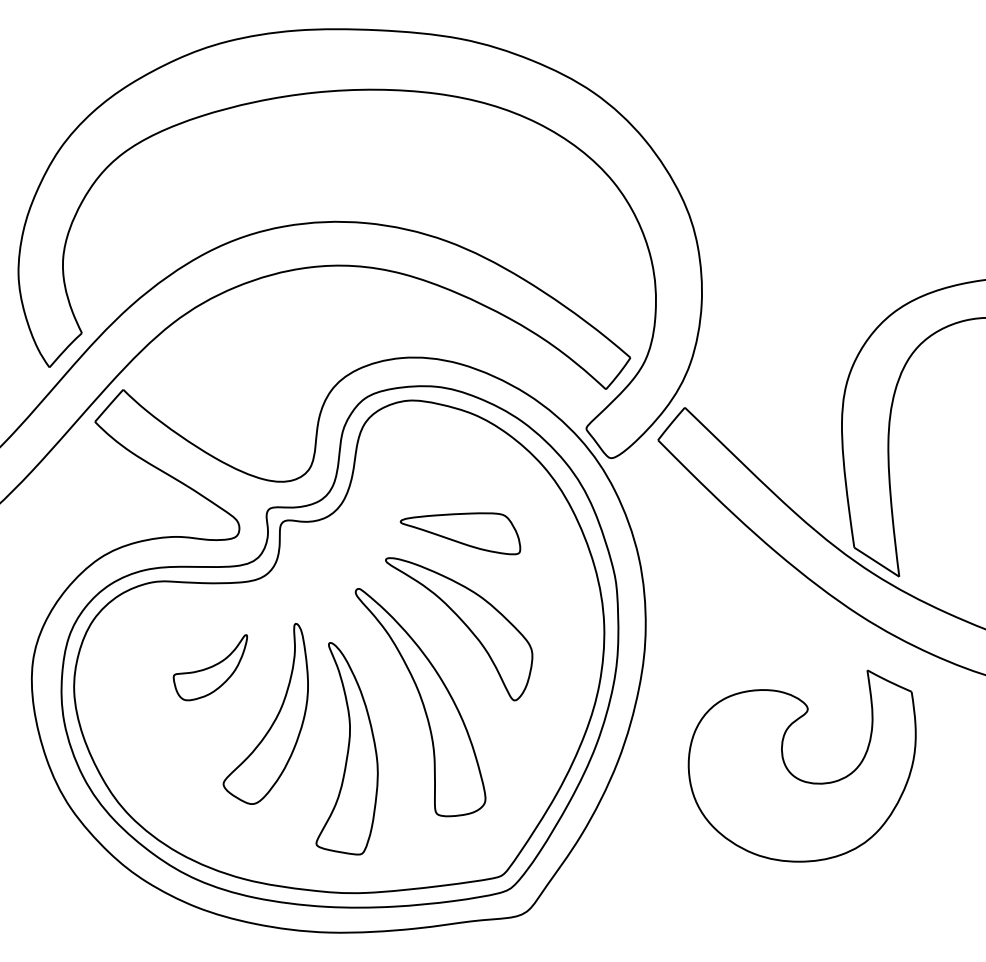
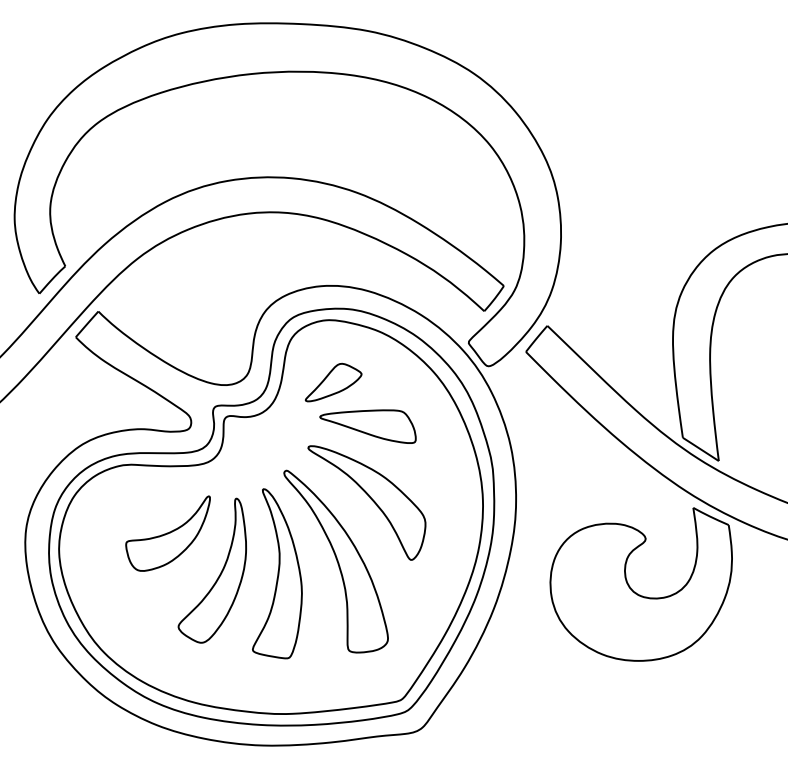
part: (417, 478) -> (333, 382), added
part: (210, 667) -> (168, 533), size x1.43
part: (346, 748) -> (276, 573), moved
part: (792, 773) -> (633, 590), moved

